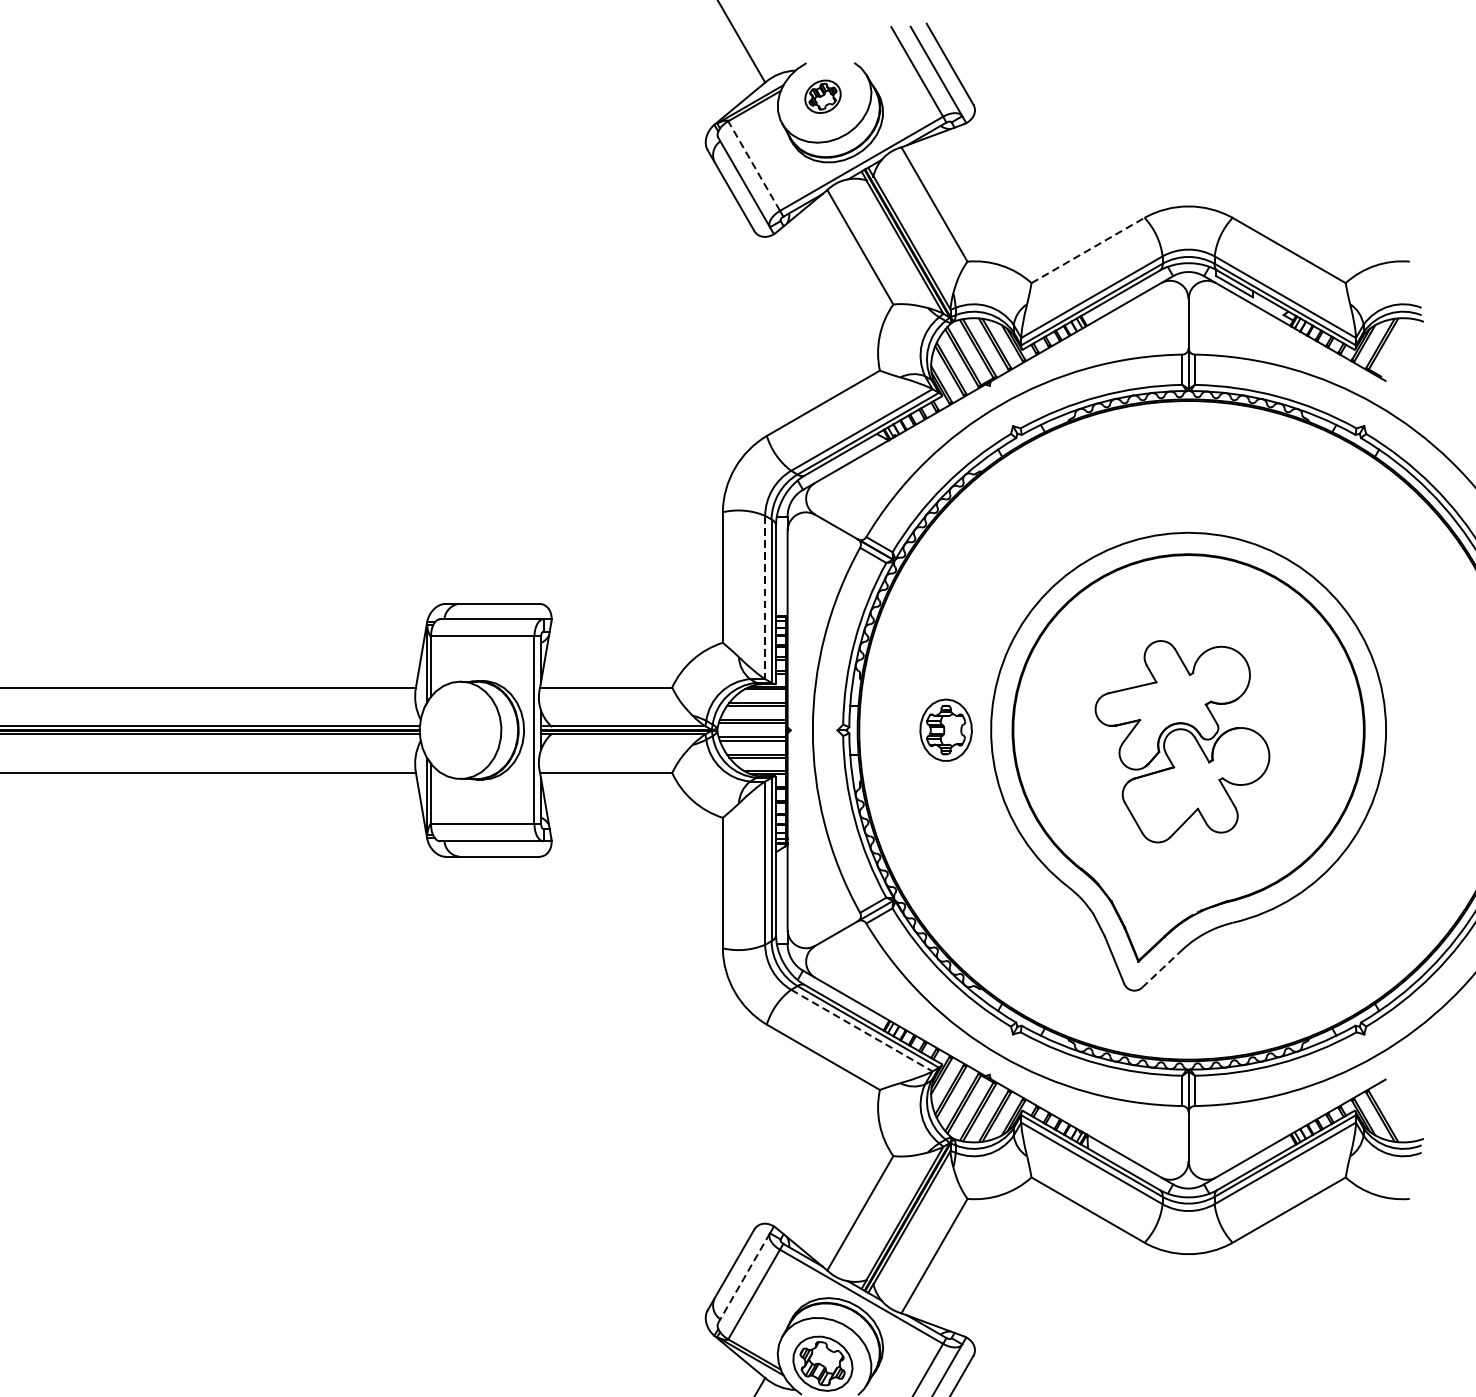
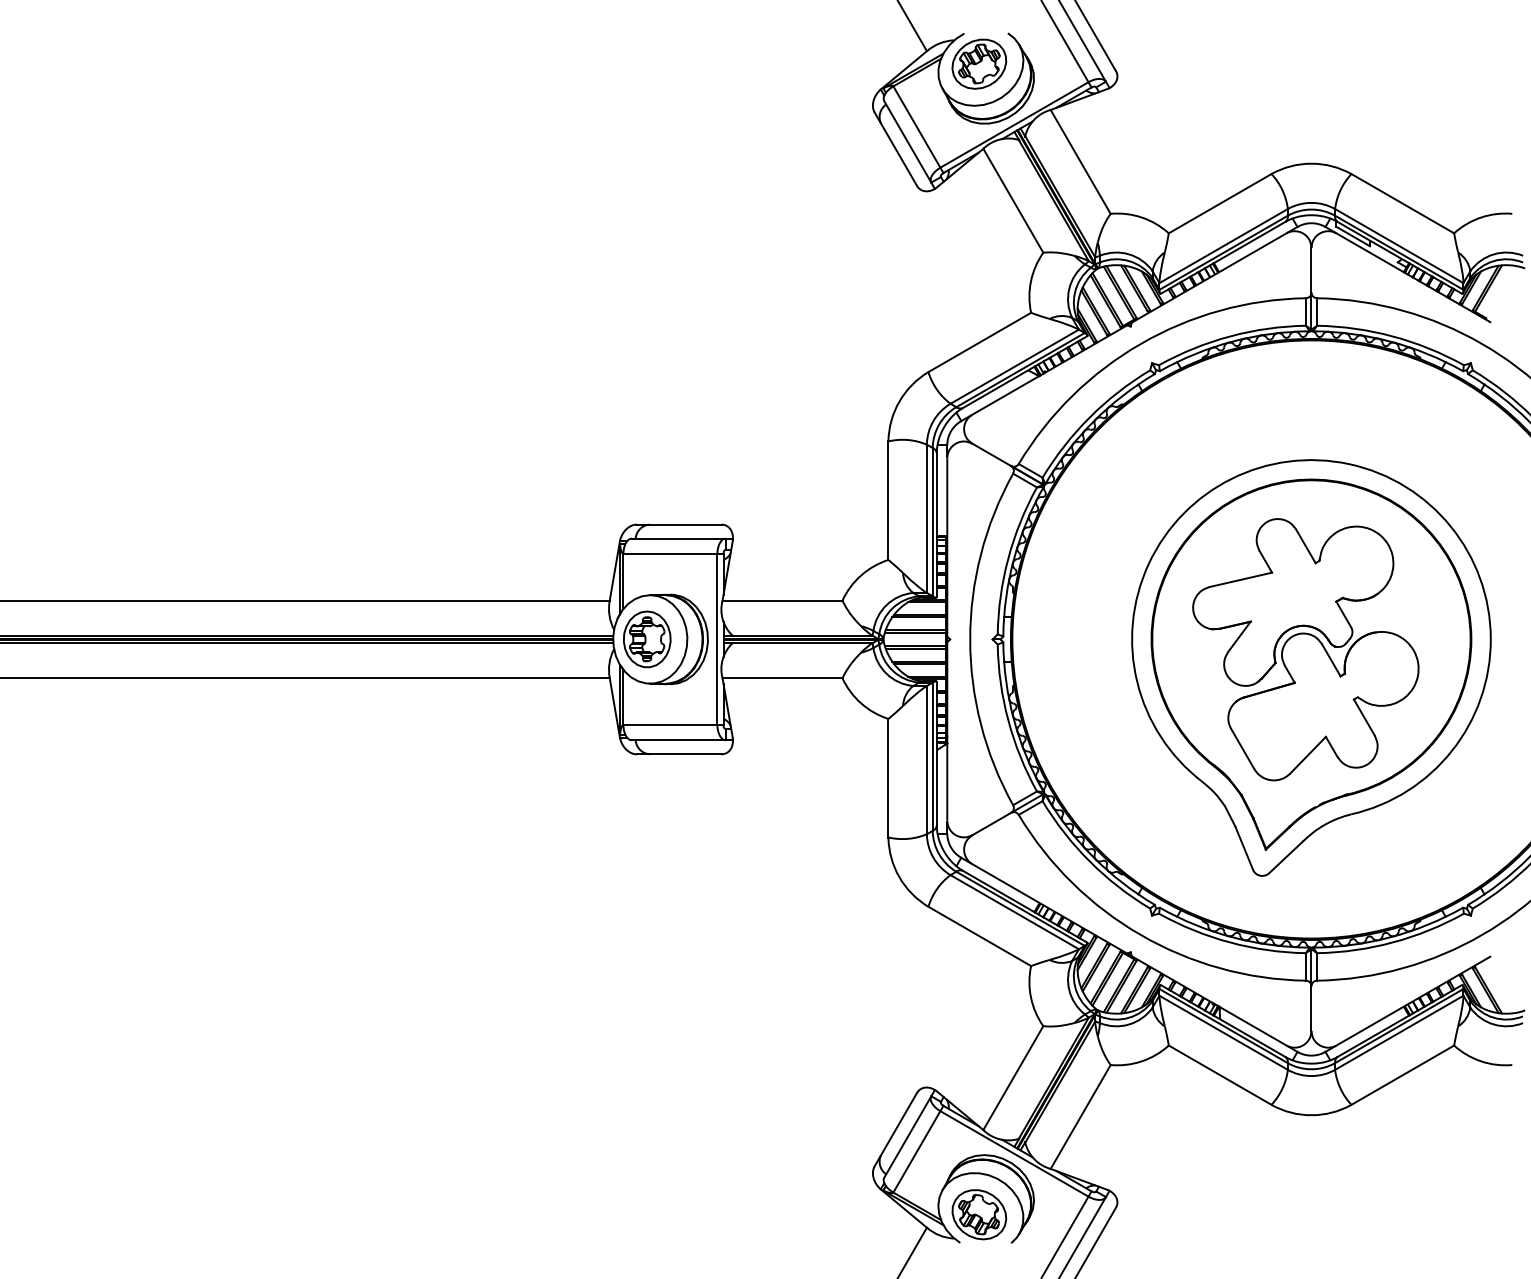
part: (823, 96) -> (979, 63), size x1.67
line: (753, 166) -> (916, 127), dashed -> solid
line: (1088, 250) -> (1220, 203), dashed -> solid
line: (764, 598) -> (926, 519), dashed -> solid
part: (946, 730) -> (647, 639), moved
part: (1182, 741) -> (1305, 649), size x1.43
line: (1161, 969) -> (1286, 856), dashed -> solid
line: (862, 1030) -> (1015, 912), dashed -> solid
line: (743, 1278) -> (907, 1137), dashed -> solid

